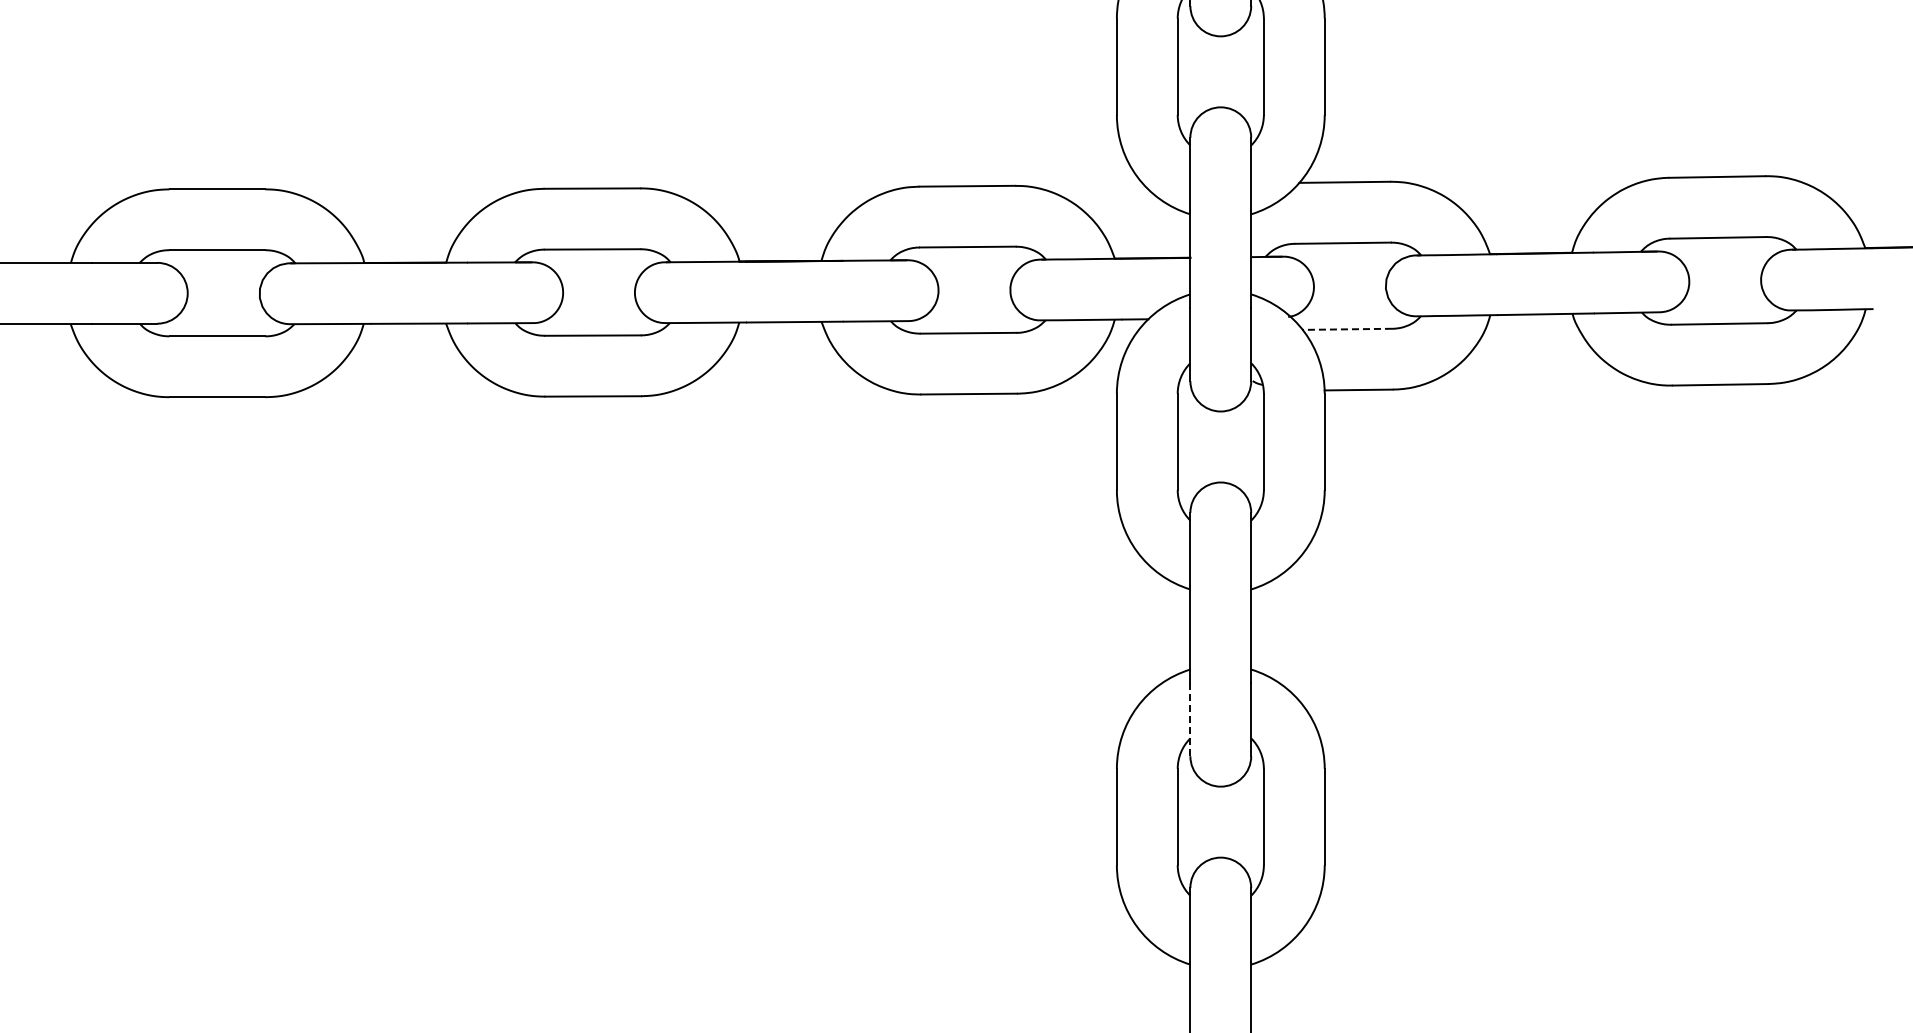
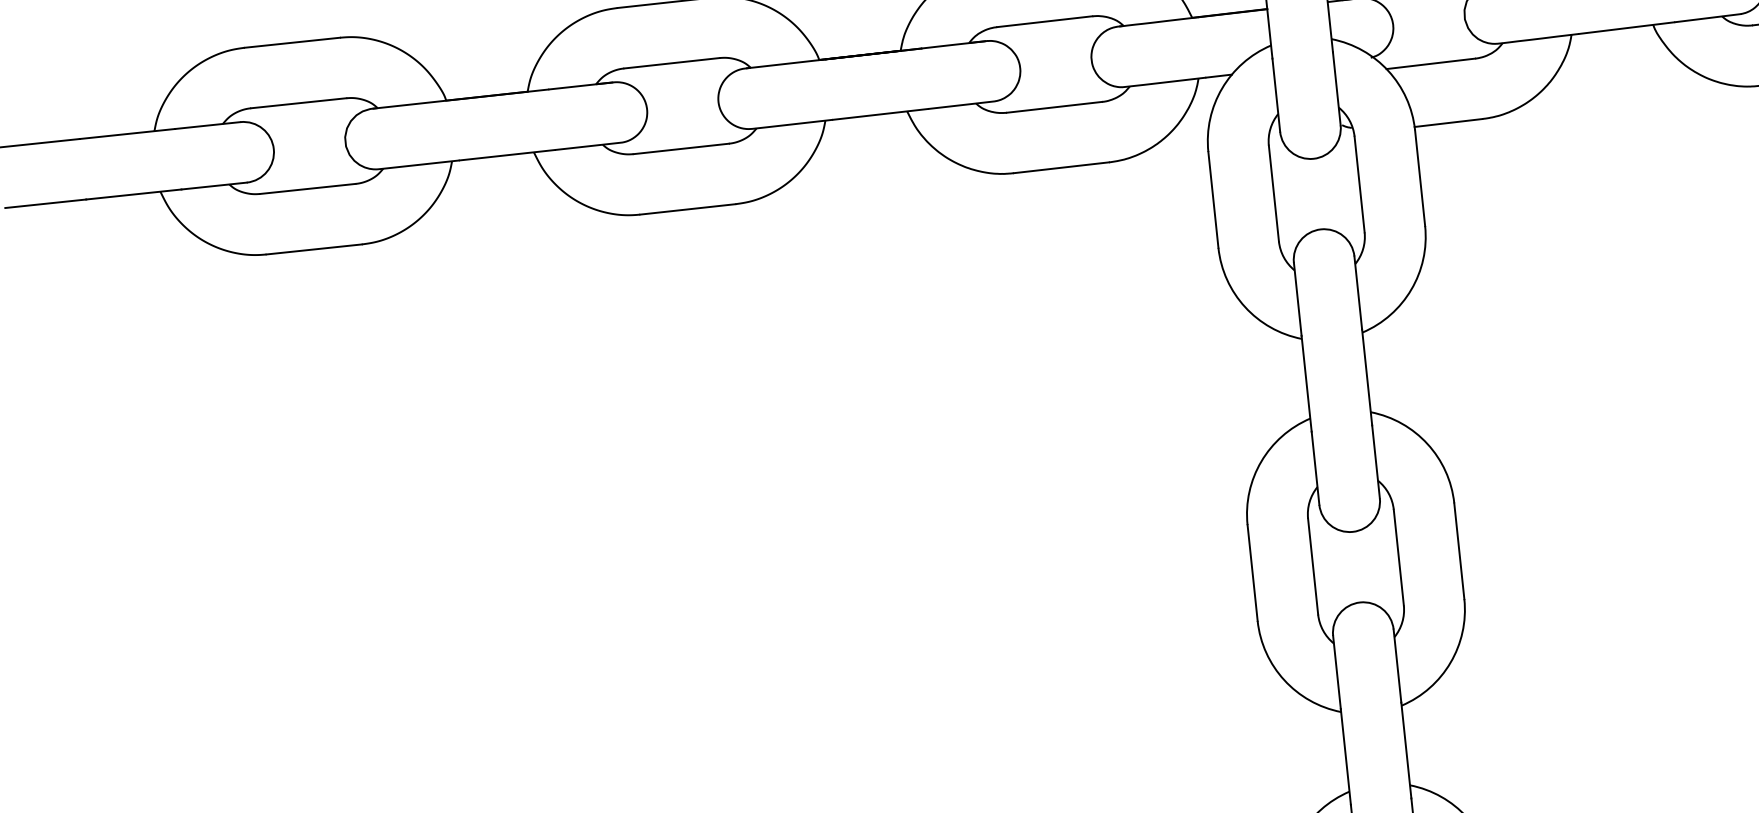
line: (1347, 329) -> (1431, 63), dashed -> solid
line: (1190, 719) -> (1315, 468), dashed -> solid

